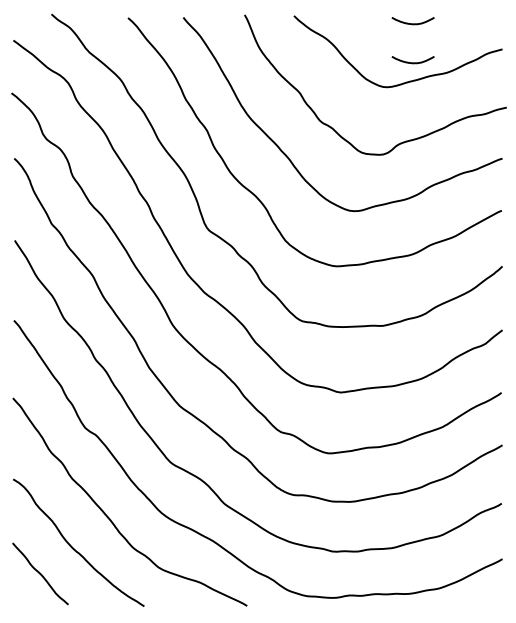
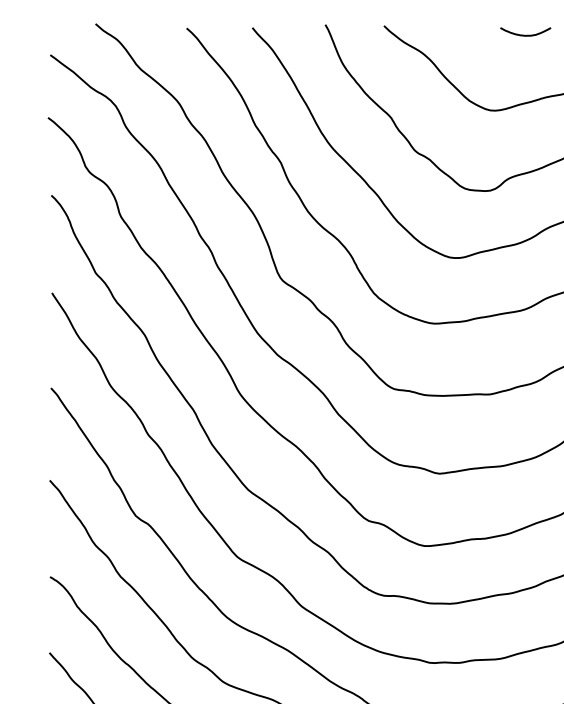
curve: (412, 62) -> (524, 81), removed

